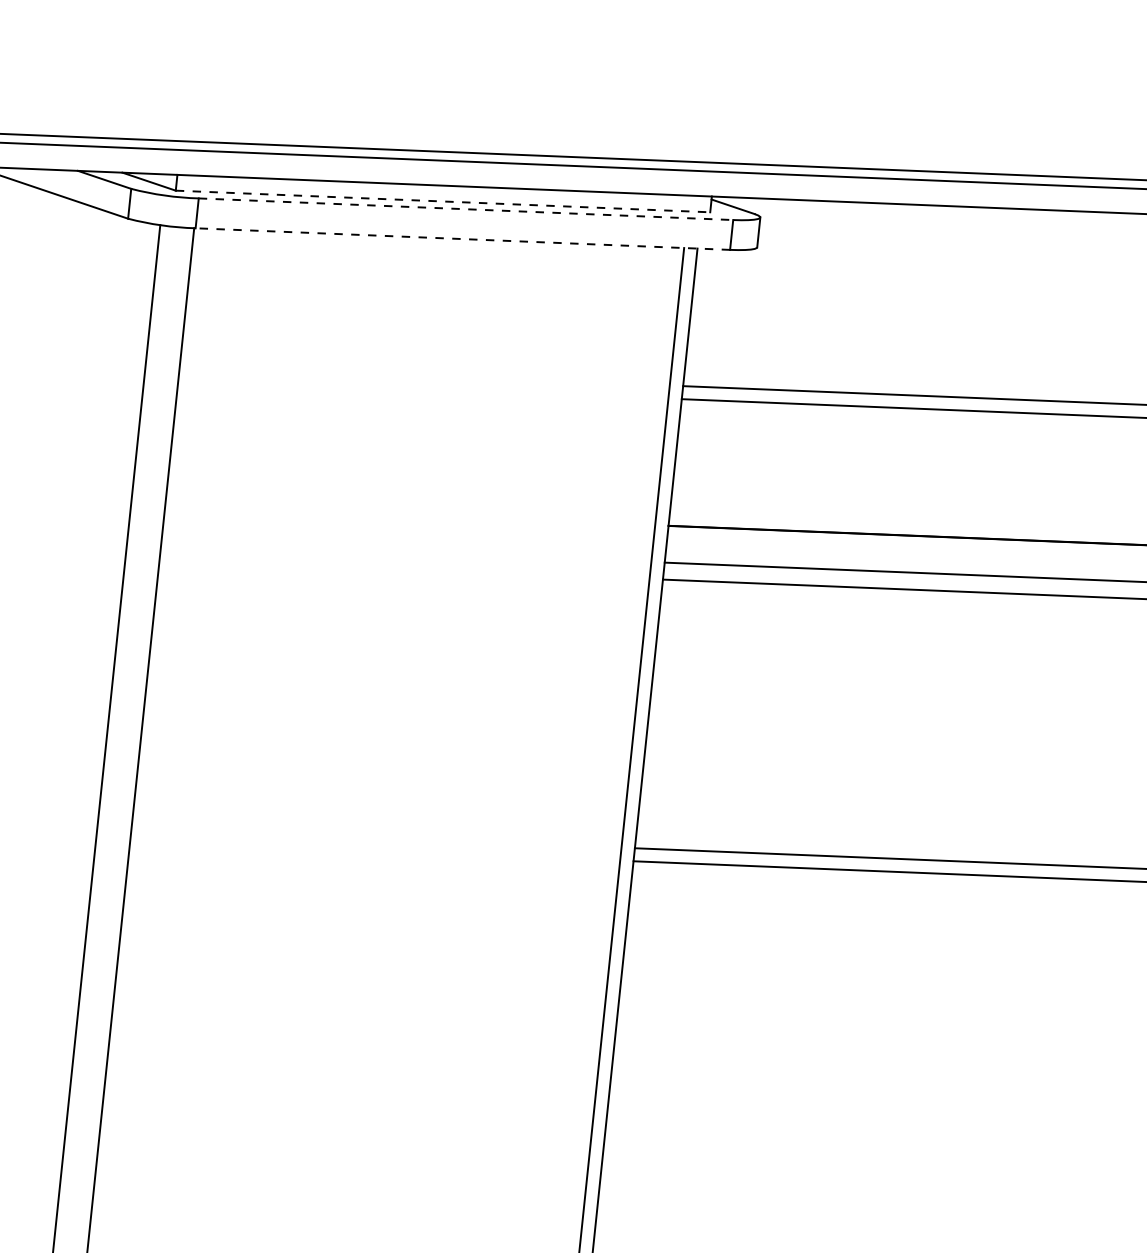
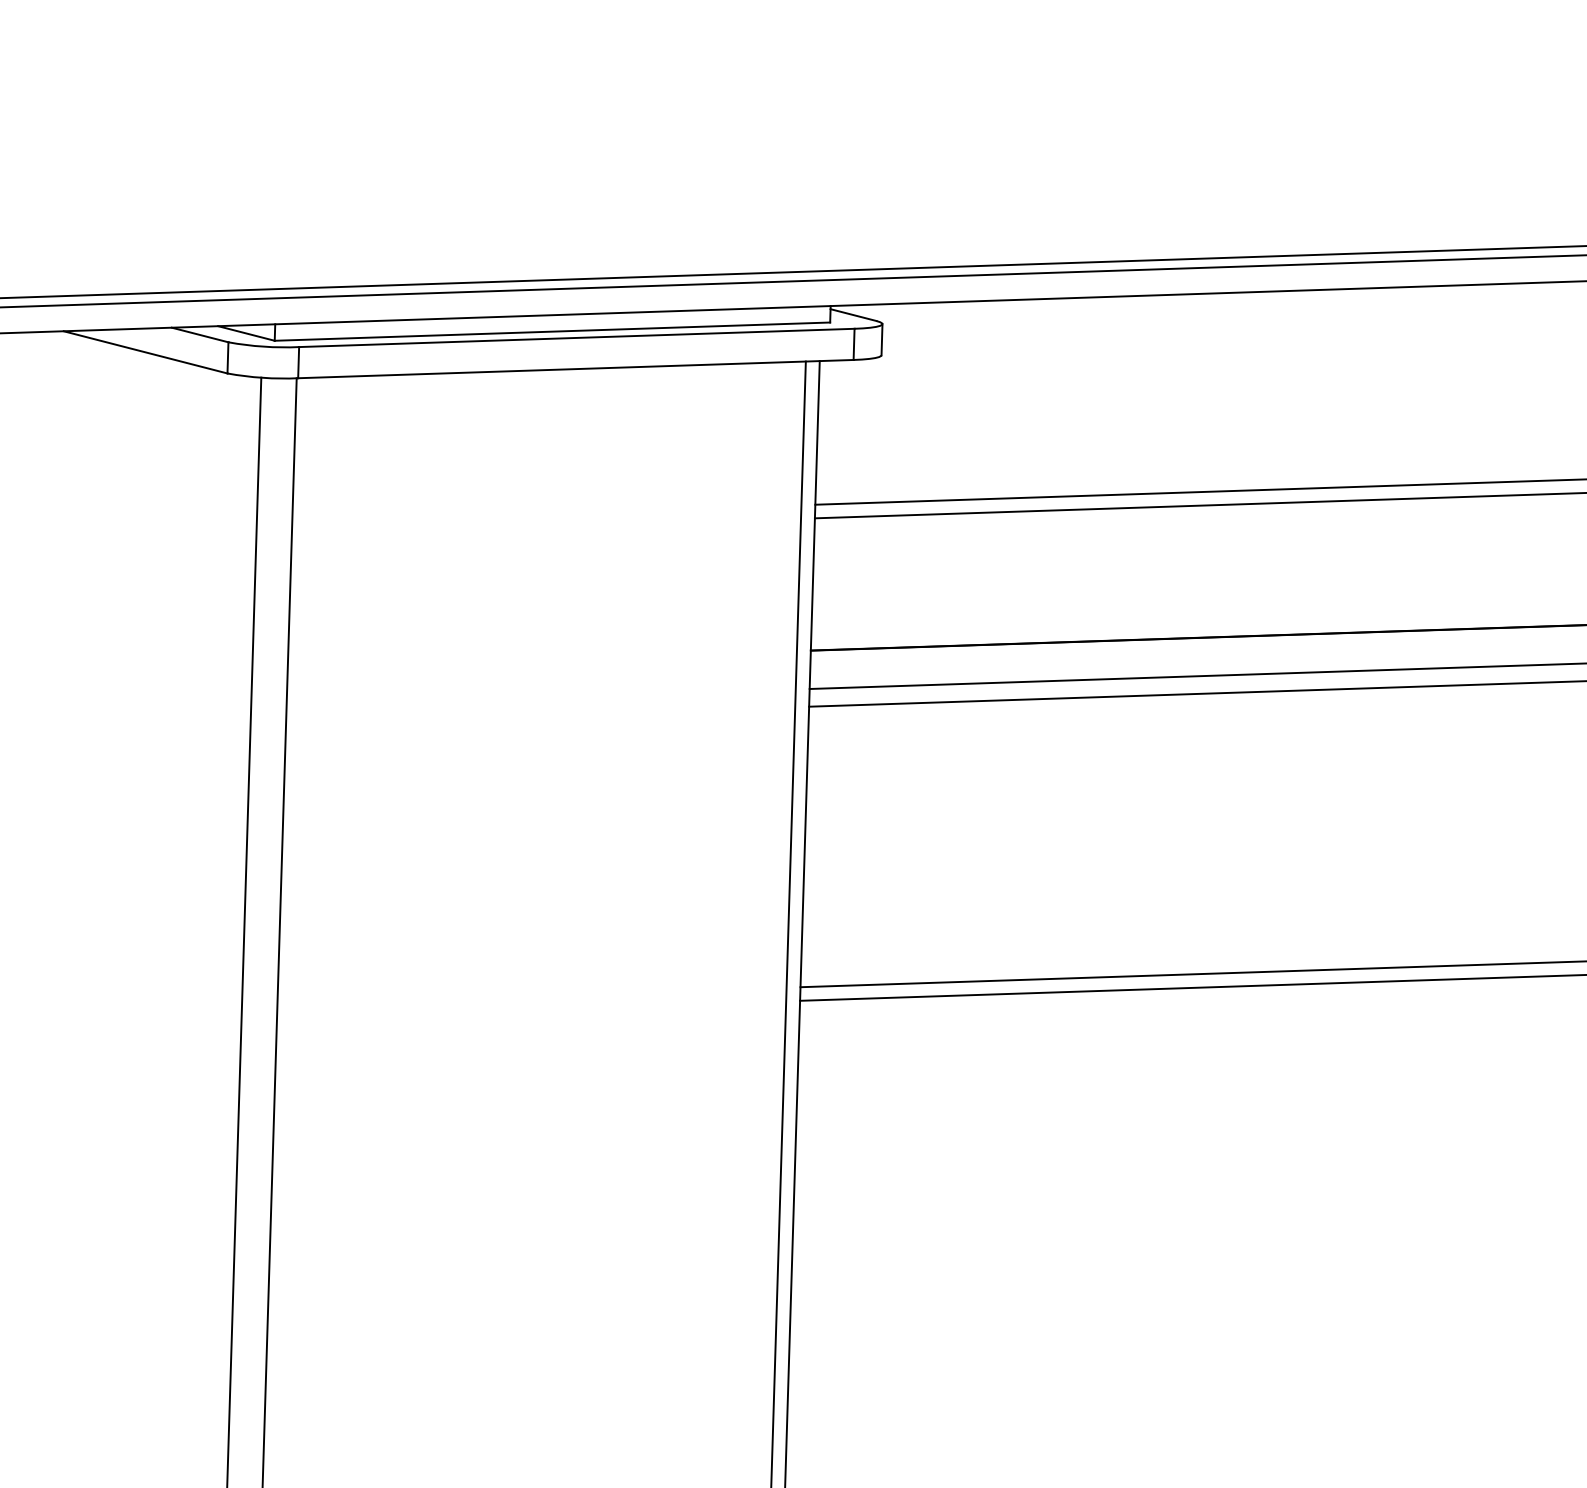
line: (443, 201) -> (552, 331), dashed -> solid
line: (465, 208) -> (576, 337), dashed -> solid
line: (462, 239) -> (575, 369), dashed -> solid

